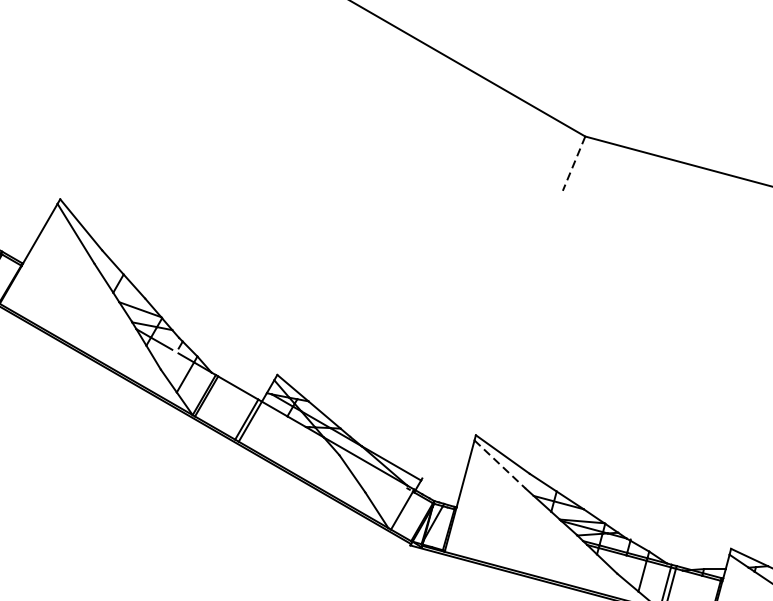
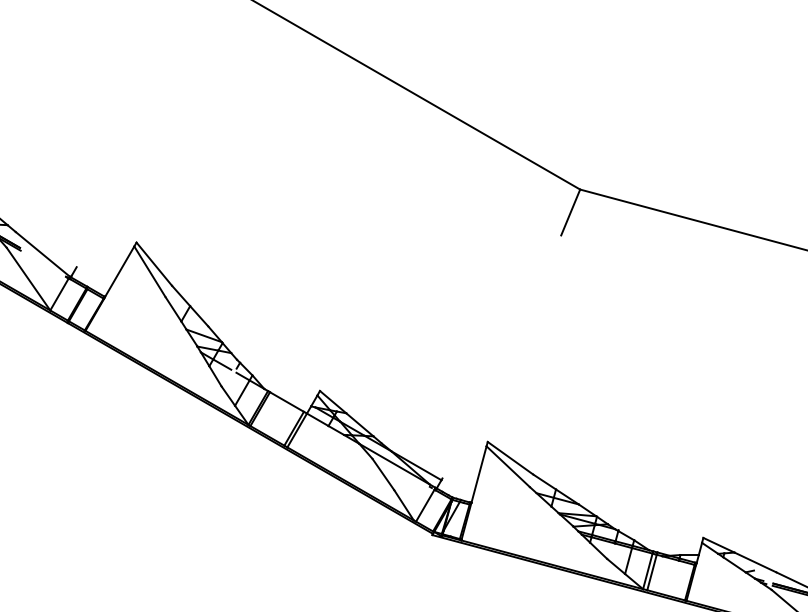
line: (573, 163) -> (570, 212), dashed -> solid
line: (500, 464) -> (508, 466), dashed -> solid

